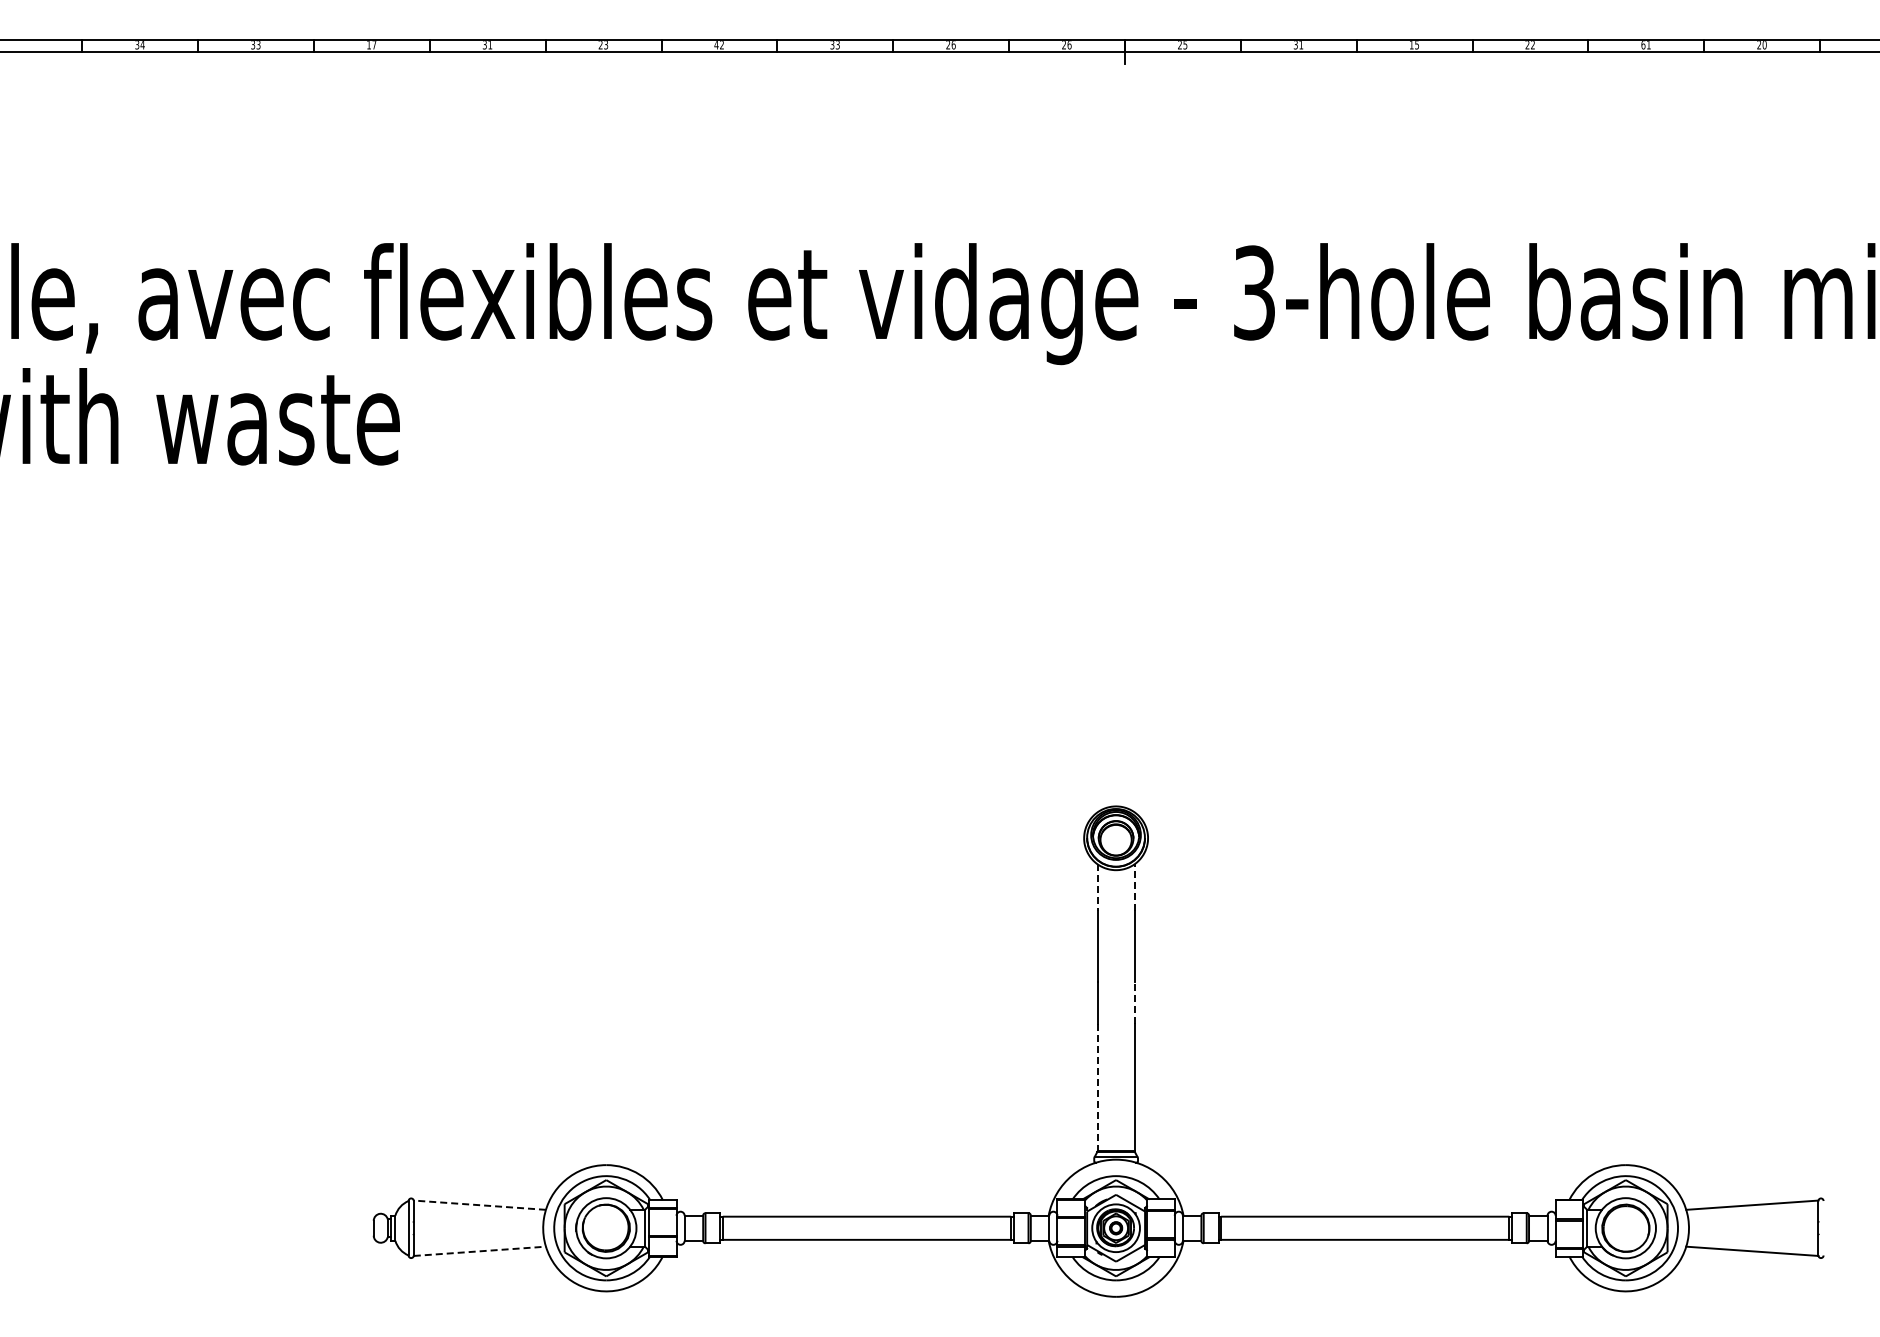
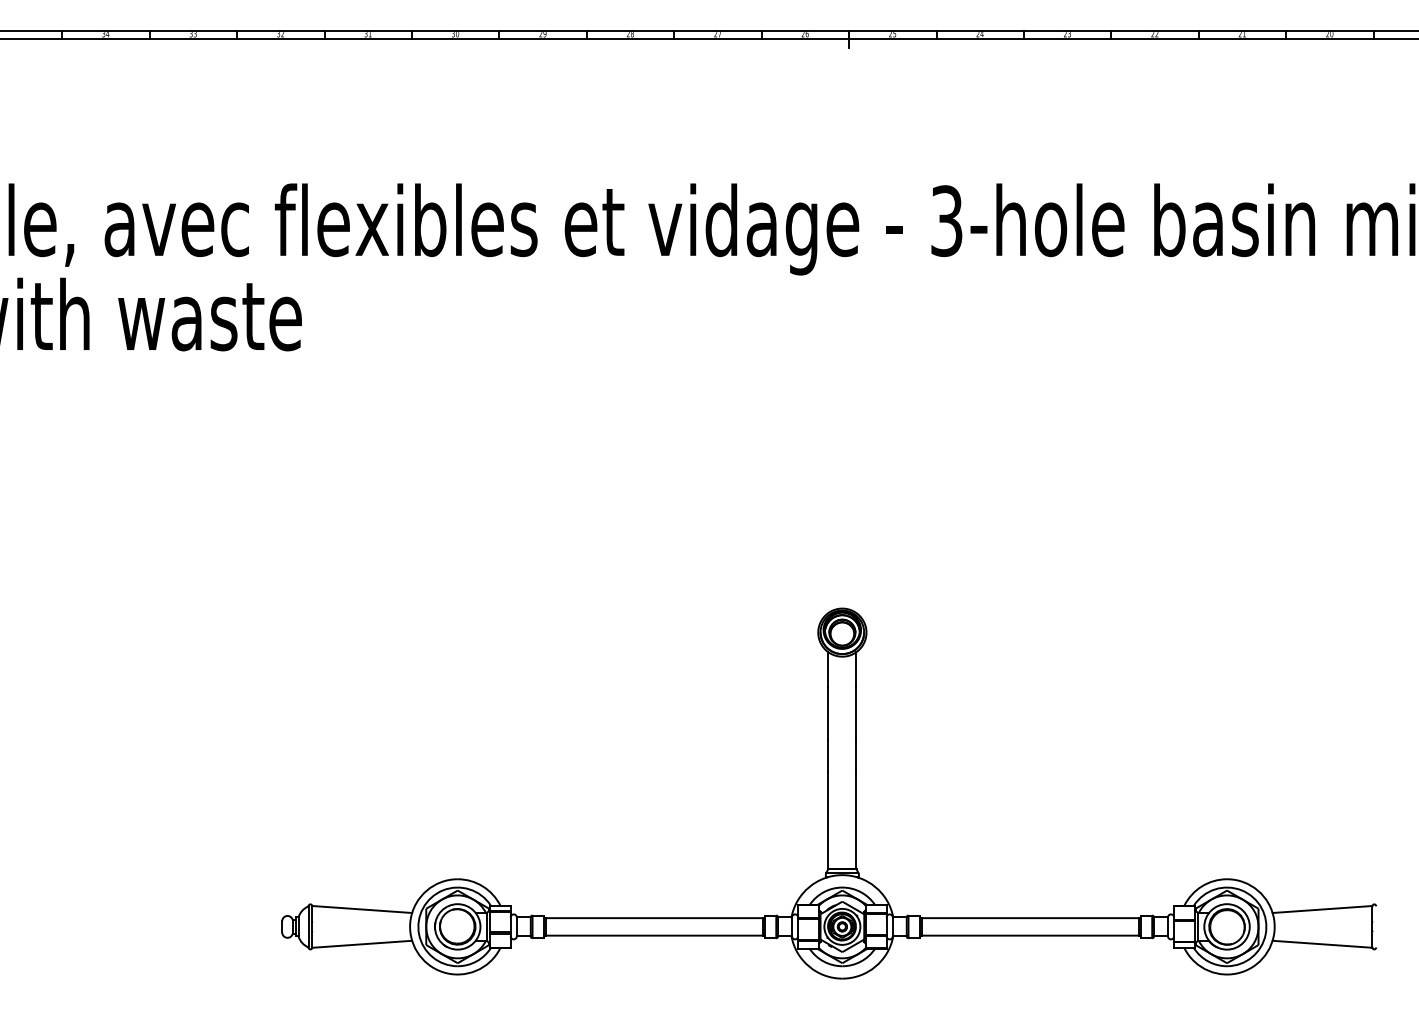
text: (371, 45) -> (280, 34), 17 -> 32
text: (603, 45) -> (455, 34), 23 -> 30
text: (719, 45) -> (543, 34), 42 -> 29
text: (834, 45) -> (629, 34), 33 -> 28
text: (953, 45) -> (719, 34), 26 -> 27
text: (1298, 45) -> (980, 34), 31 -> 24
text: (1413, 45) -> (1066, 34), 15 -> 23
text: (1643, 45) -> (1240, 34), 61 -> 21
line: (1134, 886) -> (856, 669), dashed -> solid
line: (1097, 887) -> (828, 669), dashed -> solid
line: (1134, 1003) -> (856, 757), dashed -> solid
line: (1097, 1088) -> (828, 821), dashed -> solid
line: (479, 1205) -> (362, 909), dashed -> solid
line: (480, 1251) -> (362, 944), dashed -> solid

